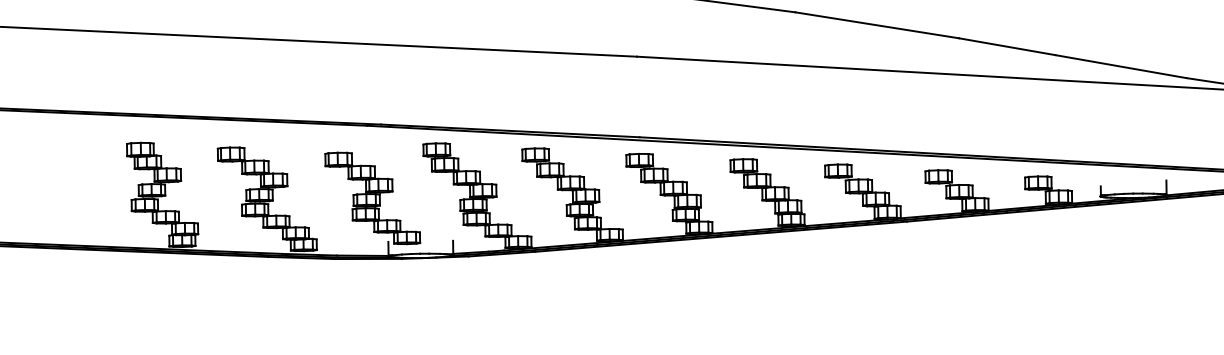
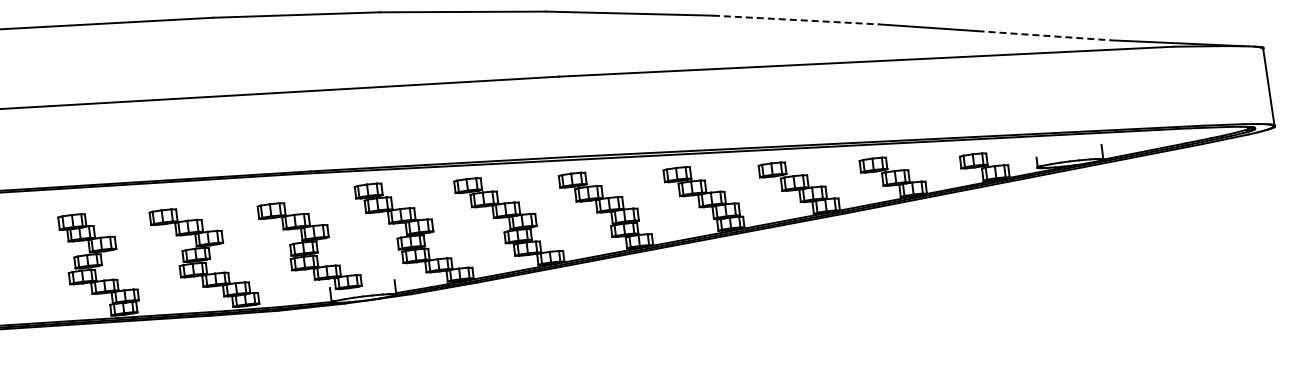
line: (877, 25) -> (796, 20), solid -> dashed
line: (1121, 66) -> (1044, 35), solid -> dashed

